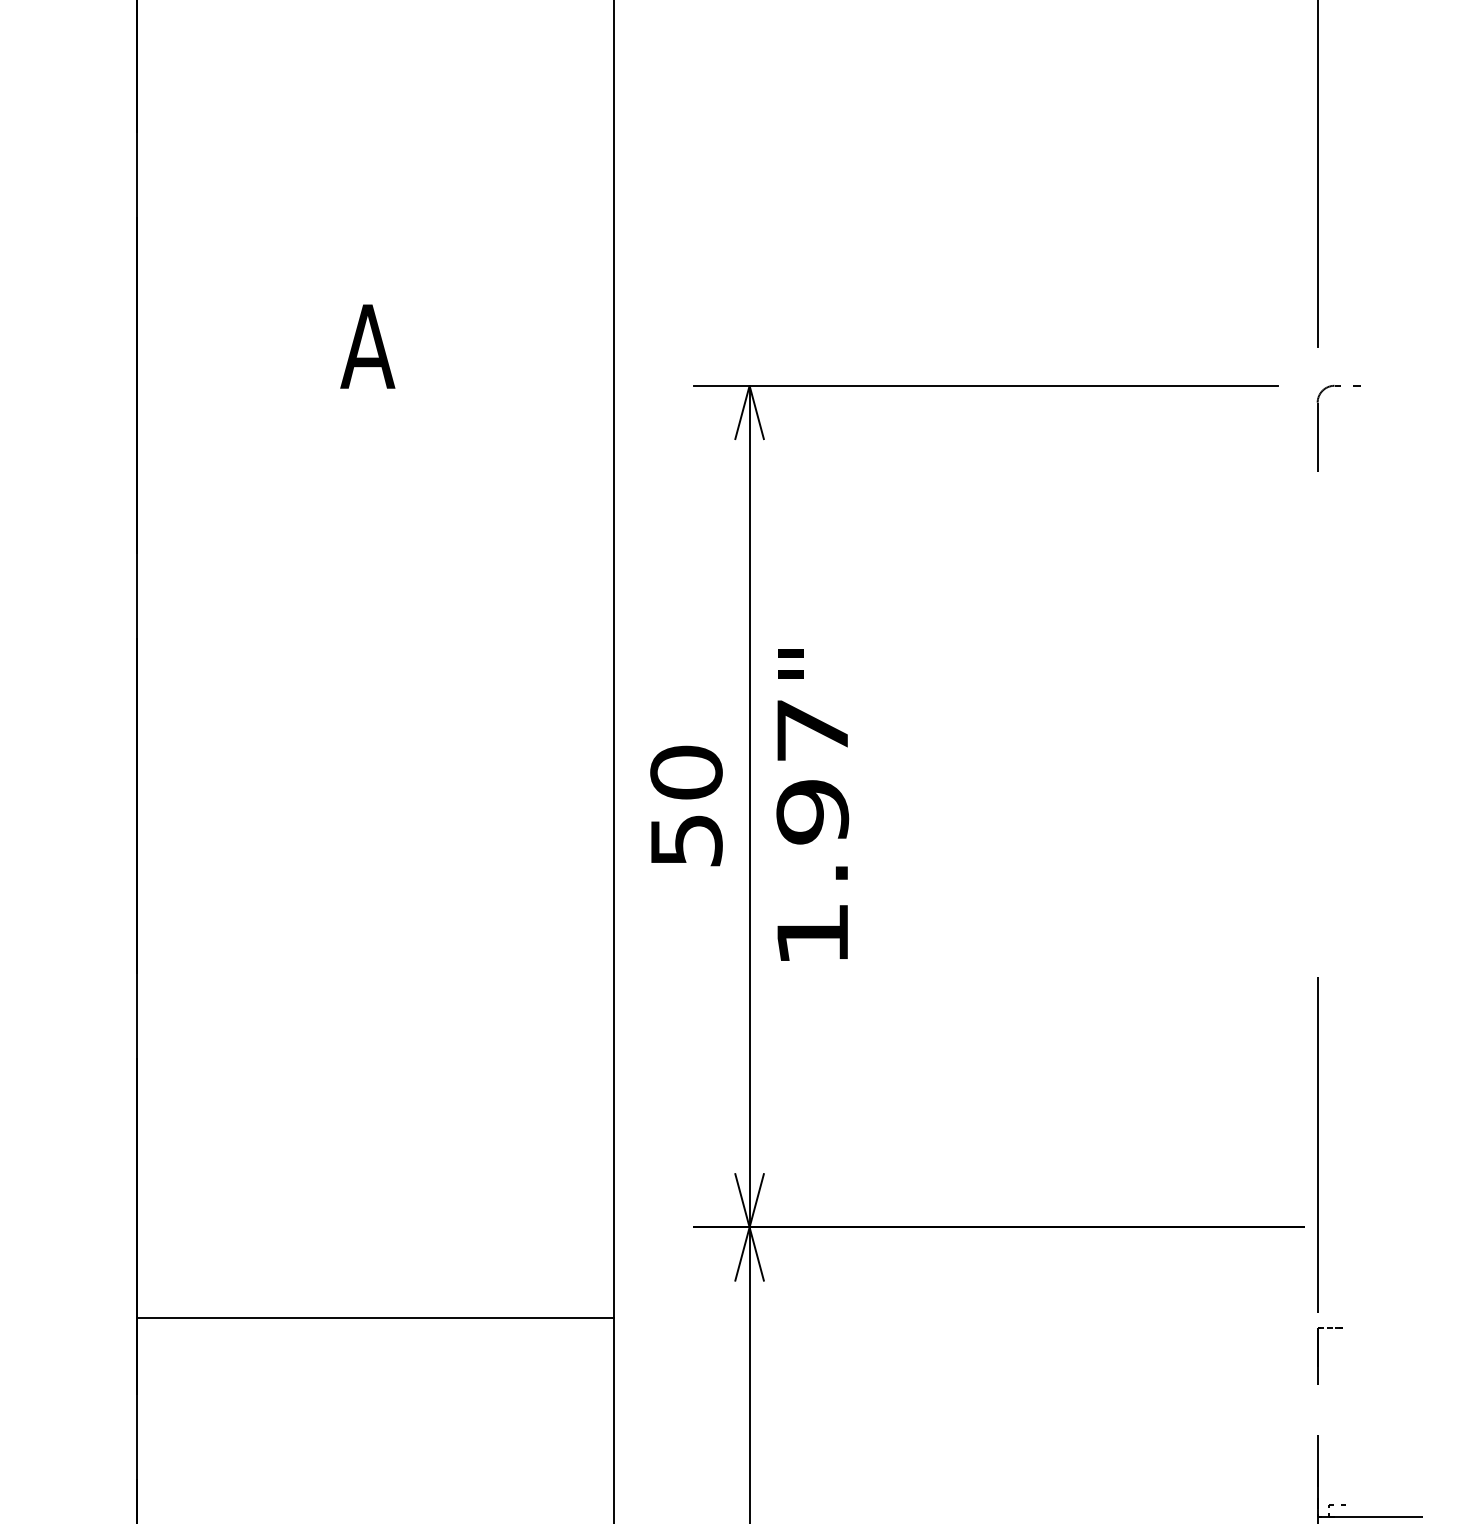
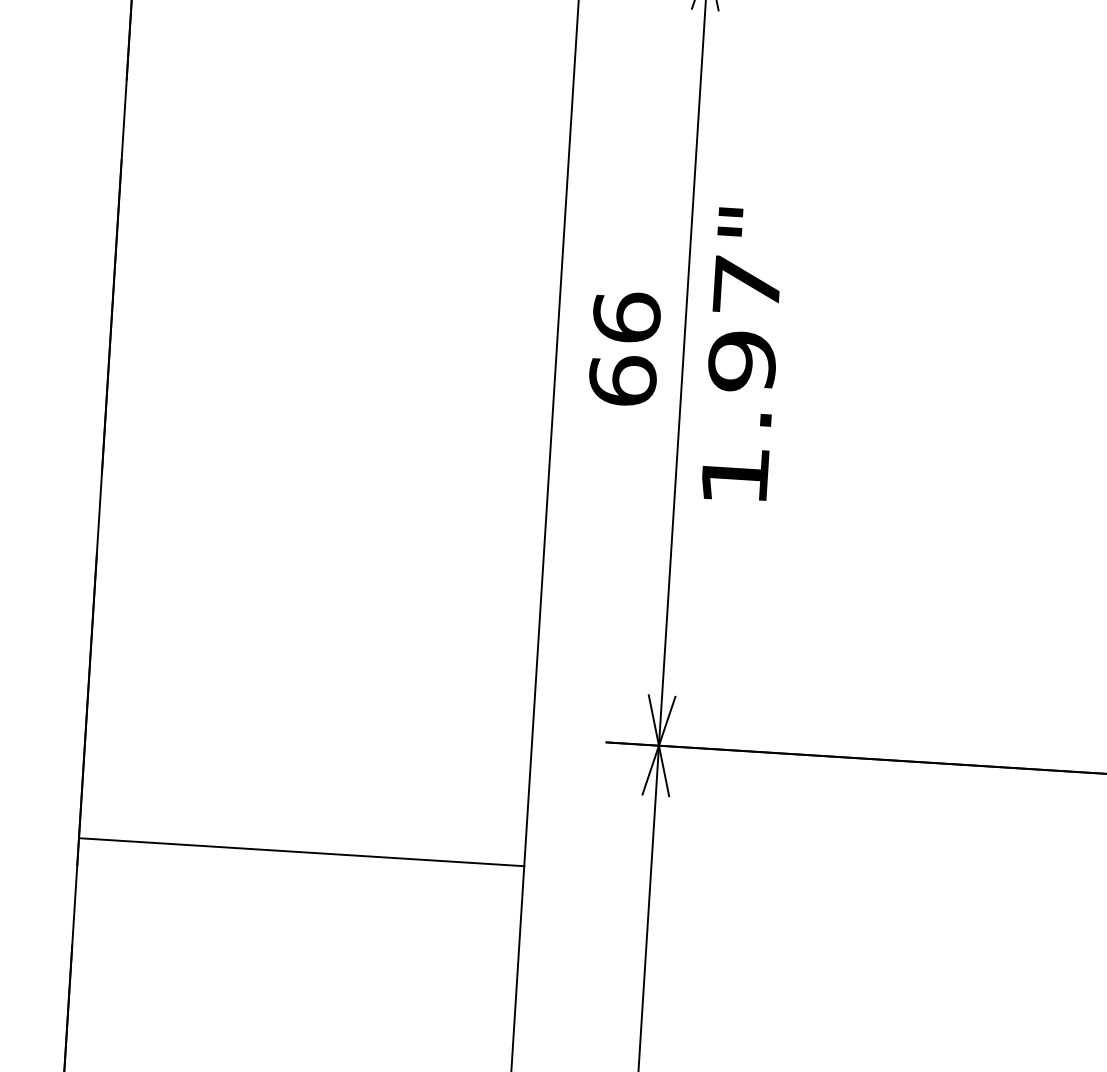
text: (686, 805) -> (624, 348), 50 -> 66
line: (375, 1317) -> (301, 851), moved

